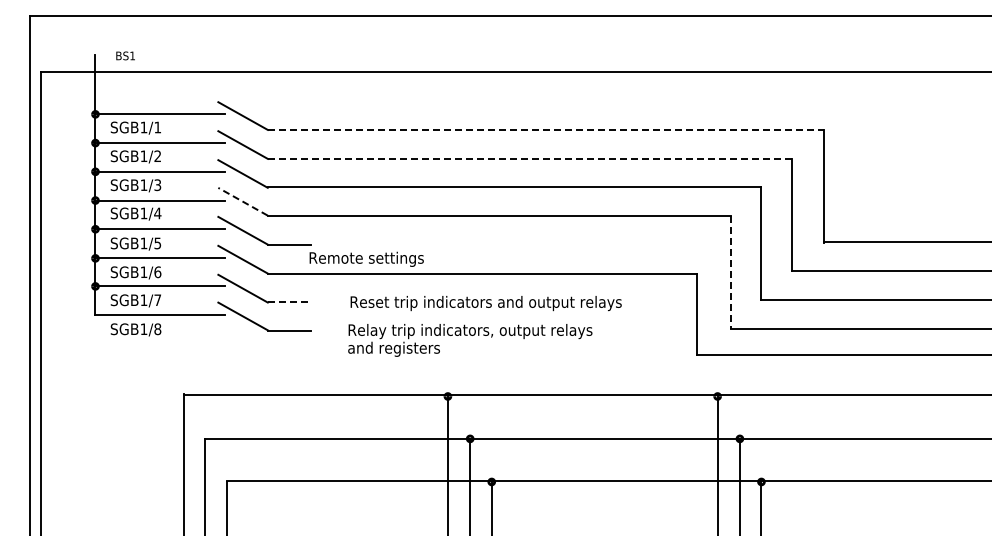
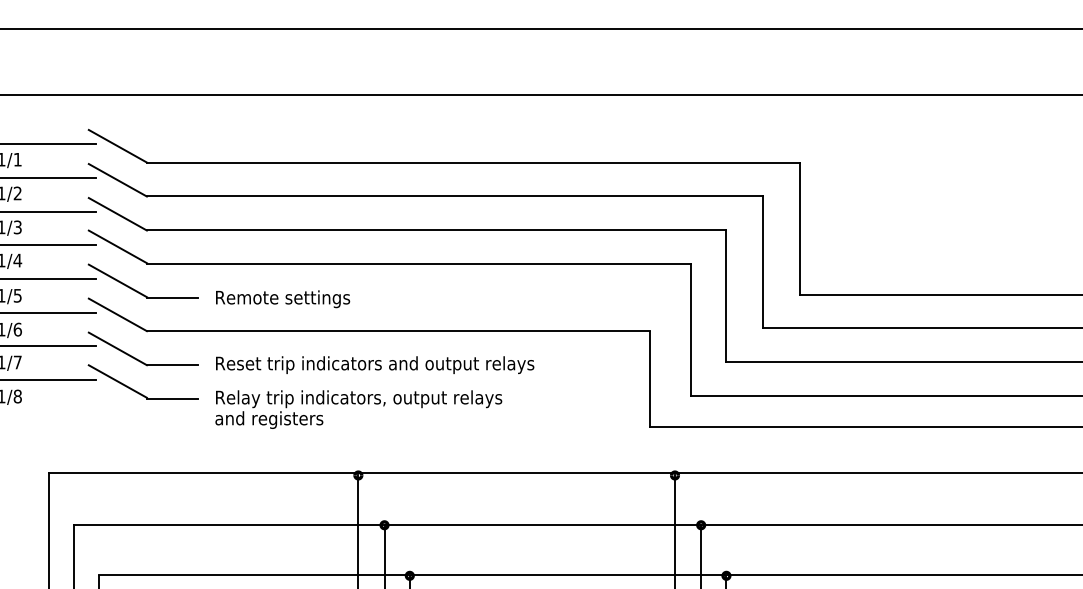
line: (545, 129) -> (472, 162), dashed -> solid
line: (530, 158) -> (455, 196), dashed -> solid
line: (242, 201) -> (117, 246), dashed -> solid
text: (366, 258) -> (282, 298), moved
line: (731, 273) -> (691, 331), dashed -> solid
line: (289, 302) -> (172, 365), dashed -> solid
text: (485, 303) -> (374, 365), moved
text: (470, 340) -> (359, 409), moved

